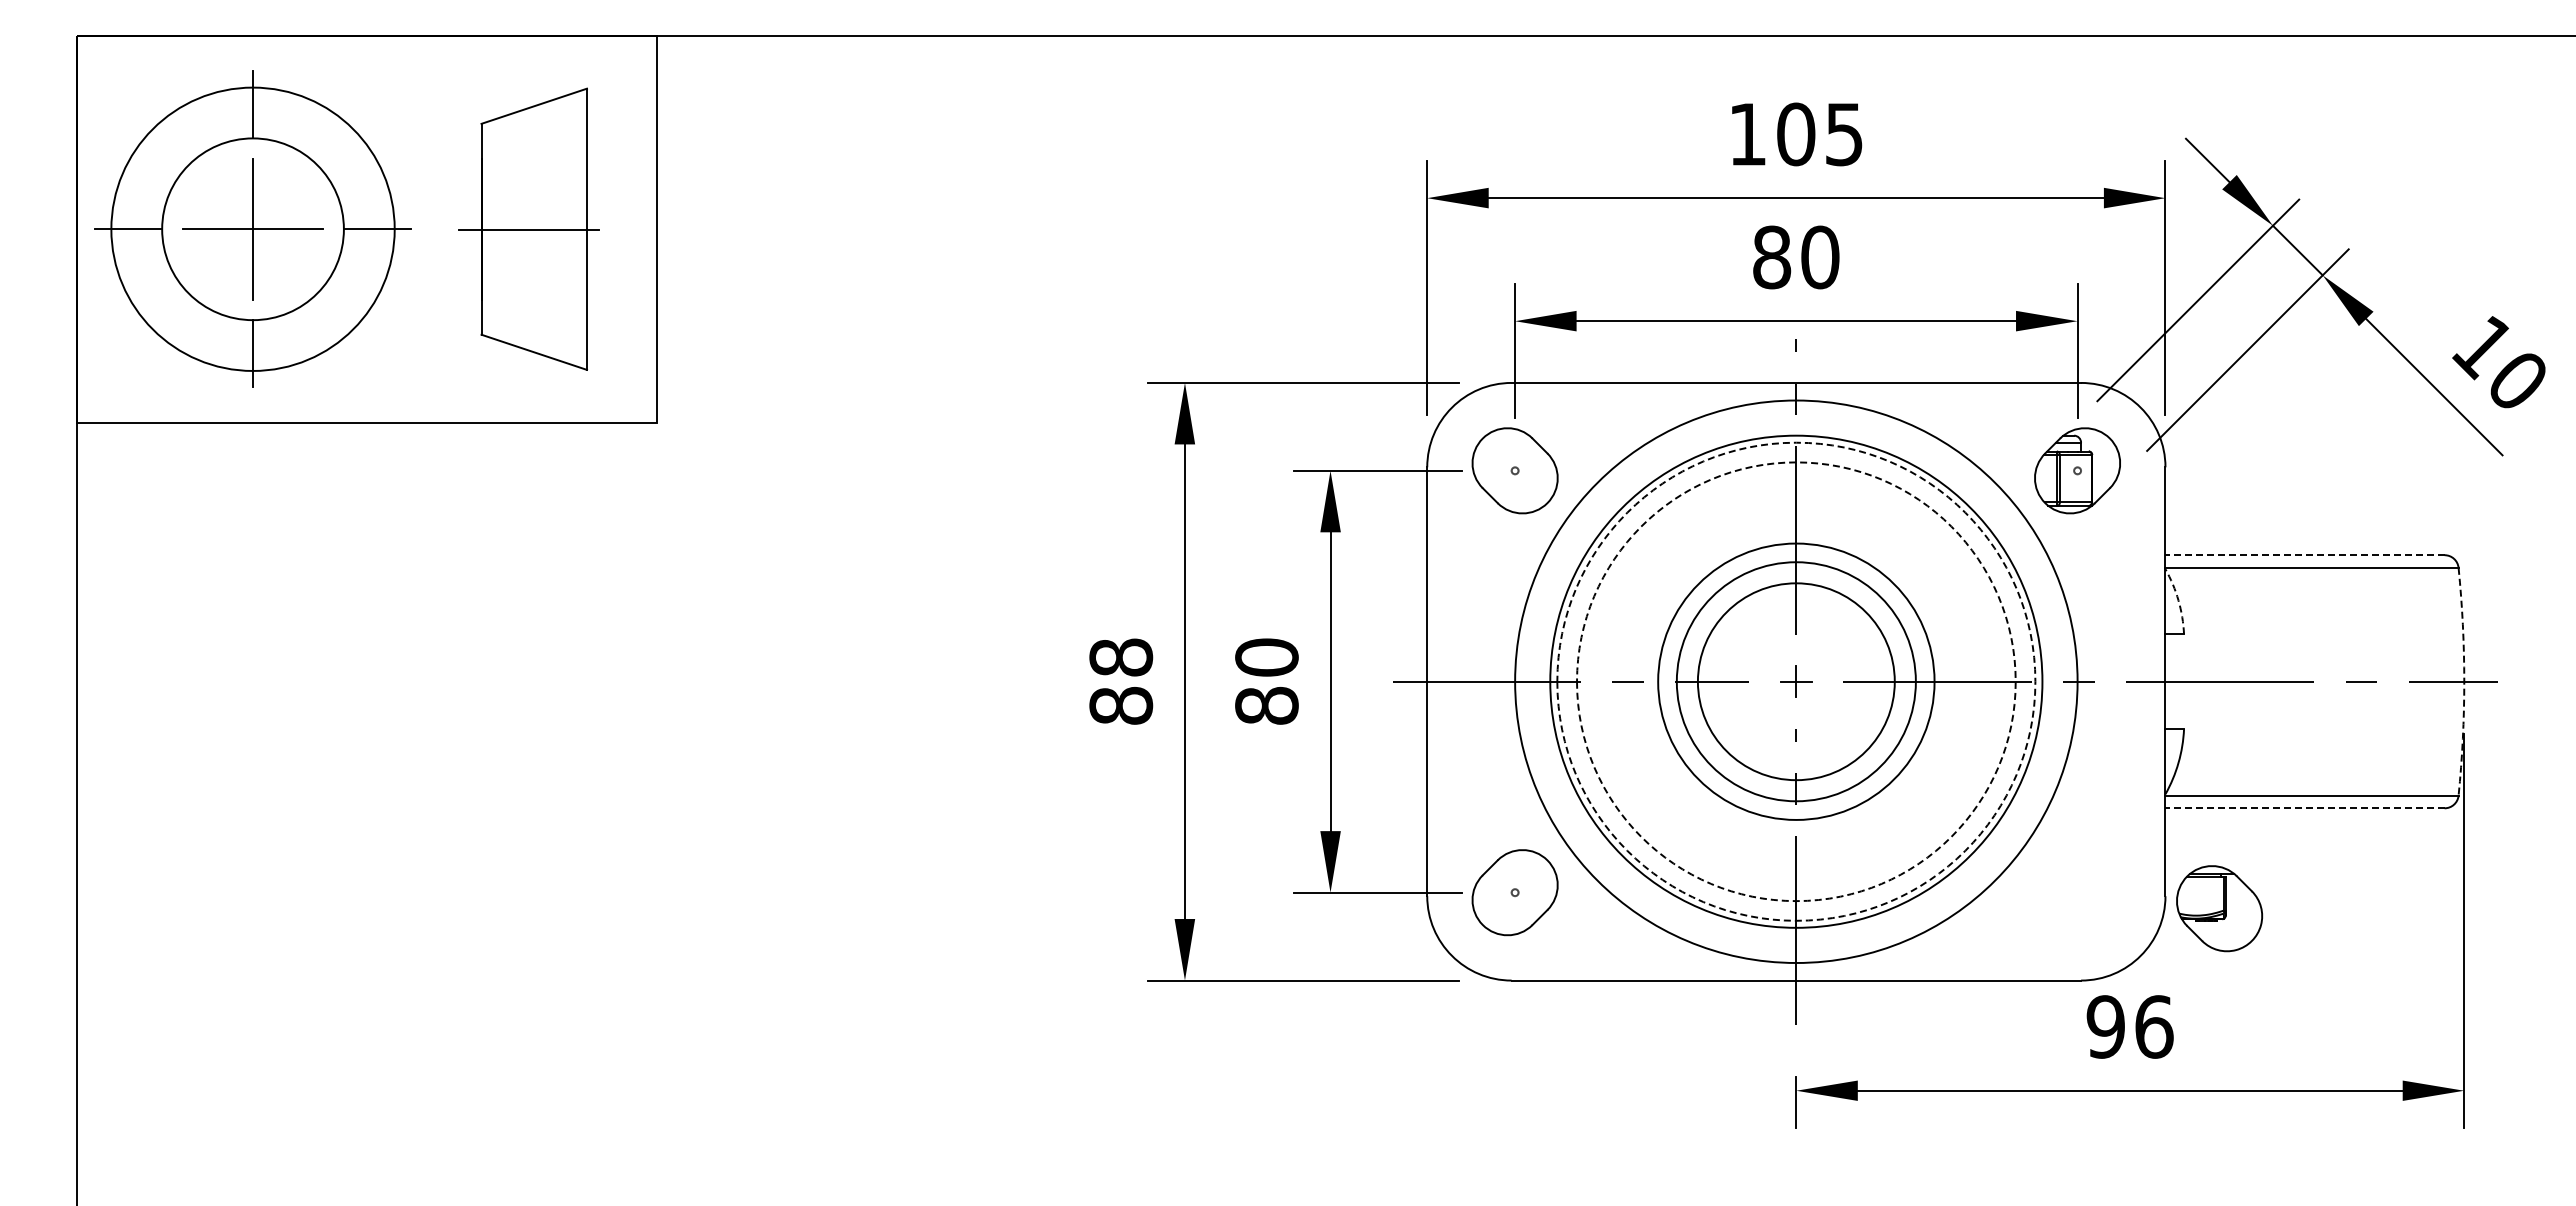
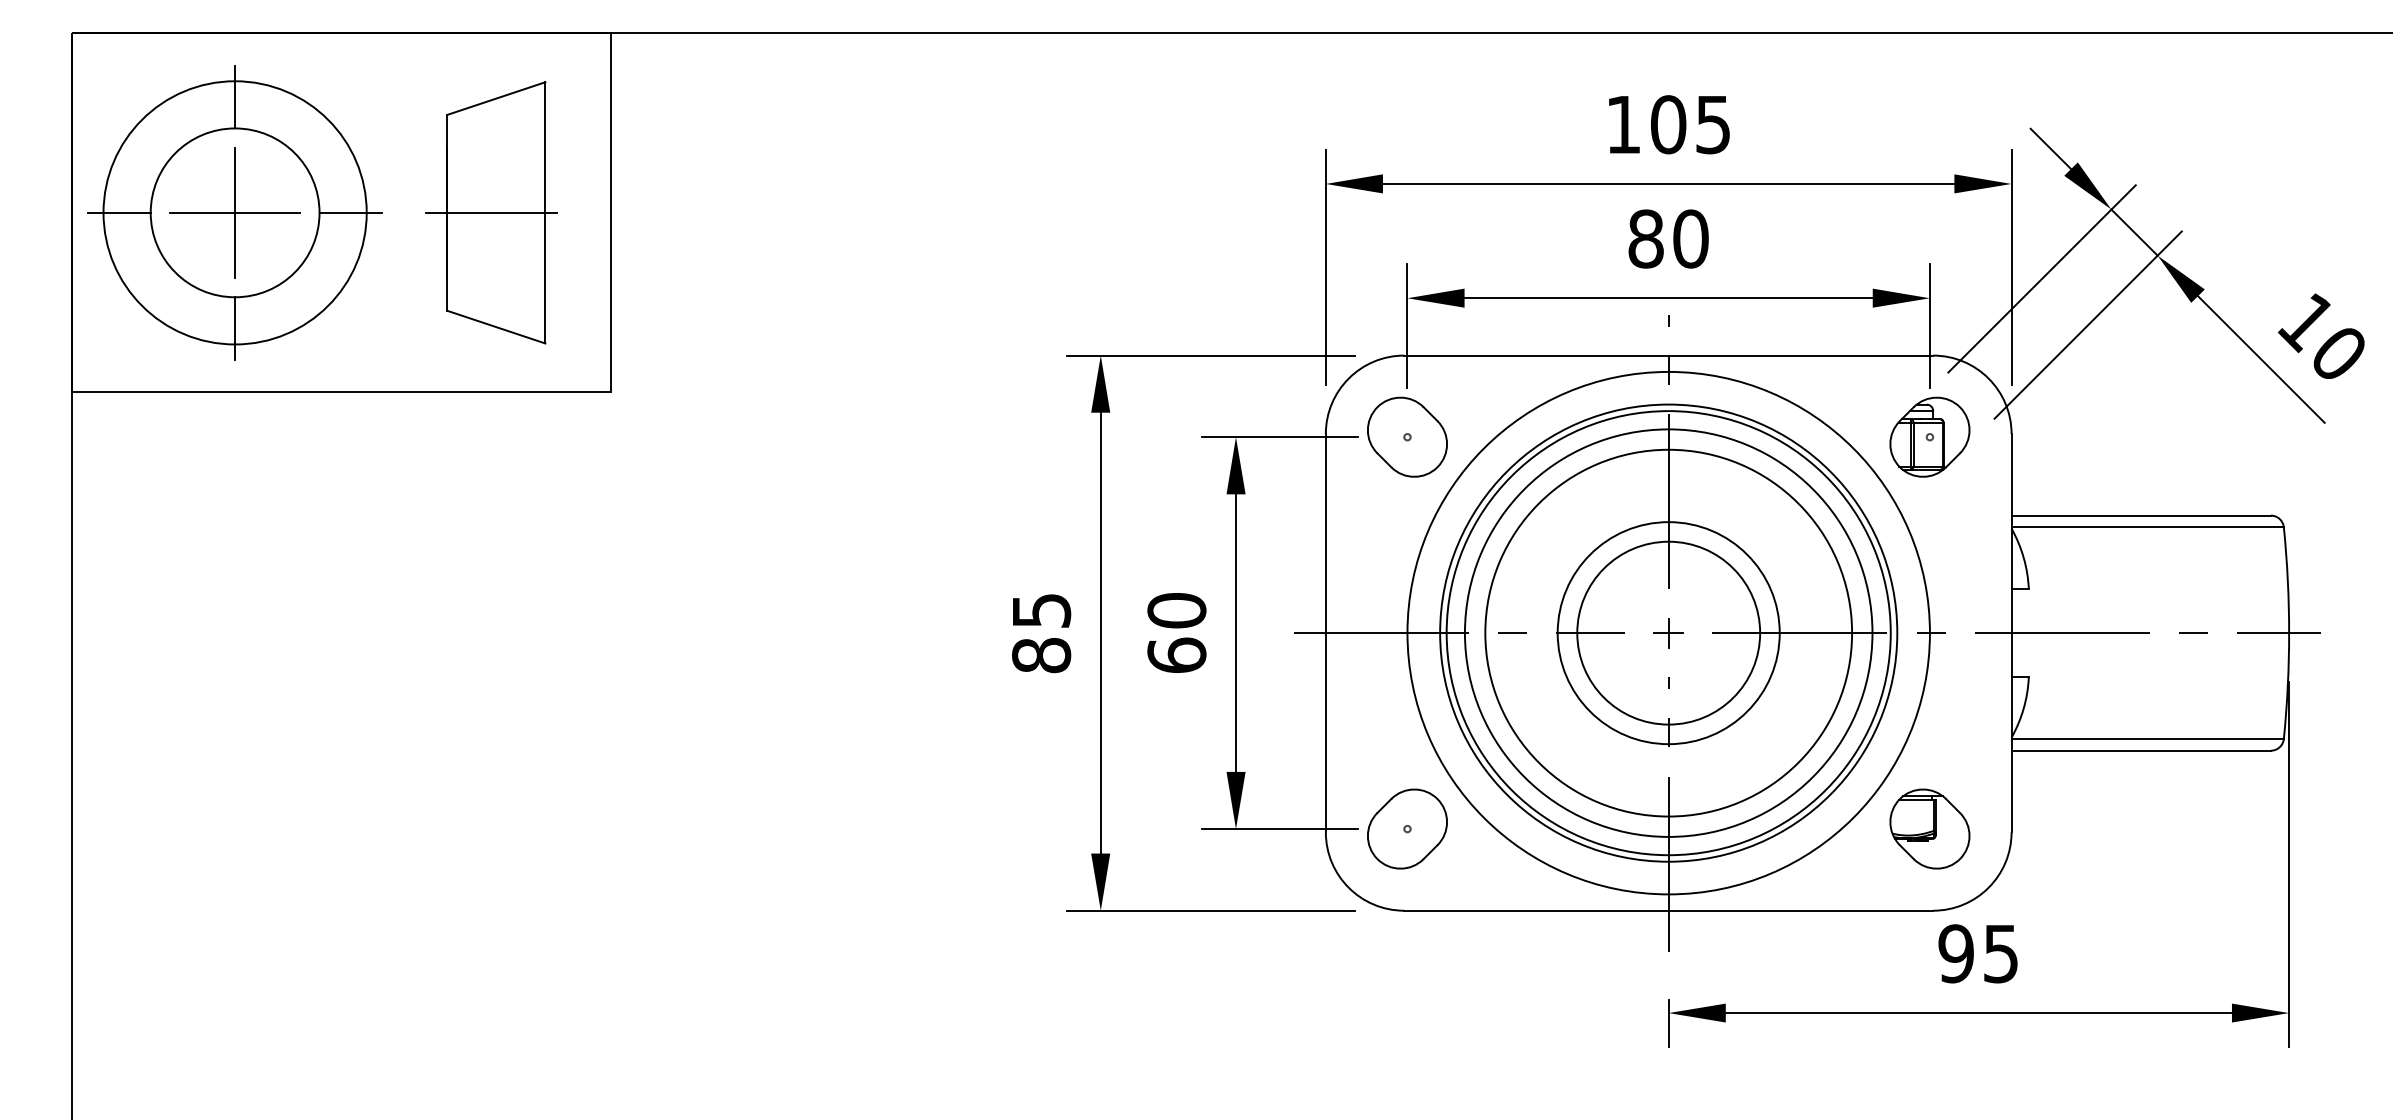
line: (2305, 555) -> (2141, 515), dashed -> solid
arc: (2178, 600) -> (2023, 557), dashed -> solid
text: (1121, 657) -> (1041, 610), 88 -> 85
circle: (1795, 681) -> (1667, 632), size x1.43
circle: (1796, 681) -> (1668, 632), dashed -> solid
circle: (1796, 681) -> (1668, 632), dashed -> solid
arc: (2464, 681) -> (2289, 632), dashed -> solid
text: (1266, 705) -> (1176, 655), 80 -> 60
line: (2305, 808) -> (2141, 750), dashed -> solid
part: (2219, 908) -> (1929, 828), moved
text: (2154, 1026) -> (2001, 953), 96 -> 95

